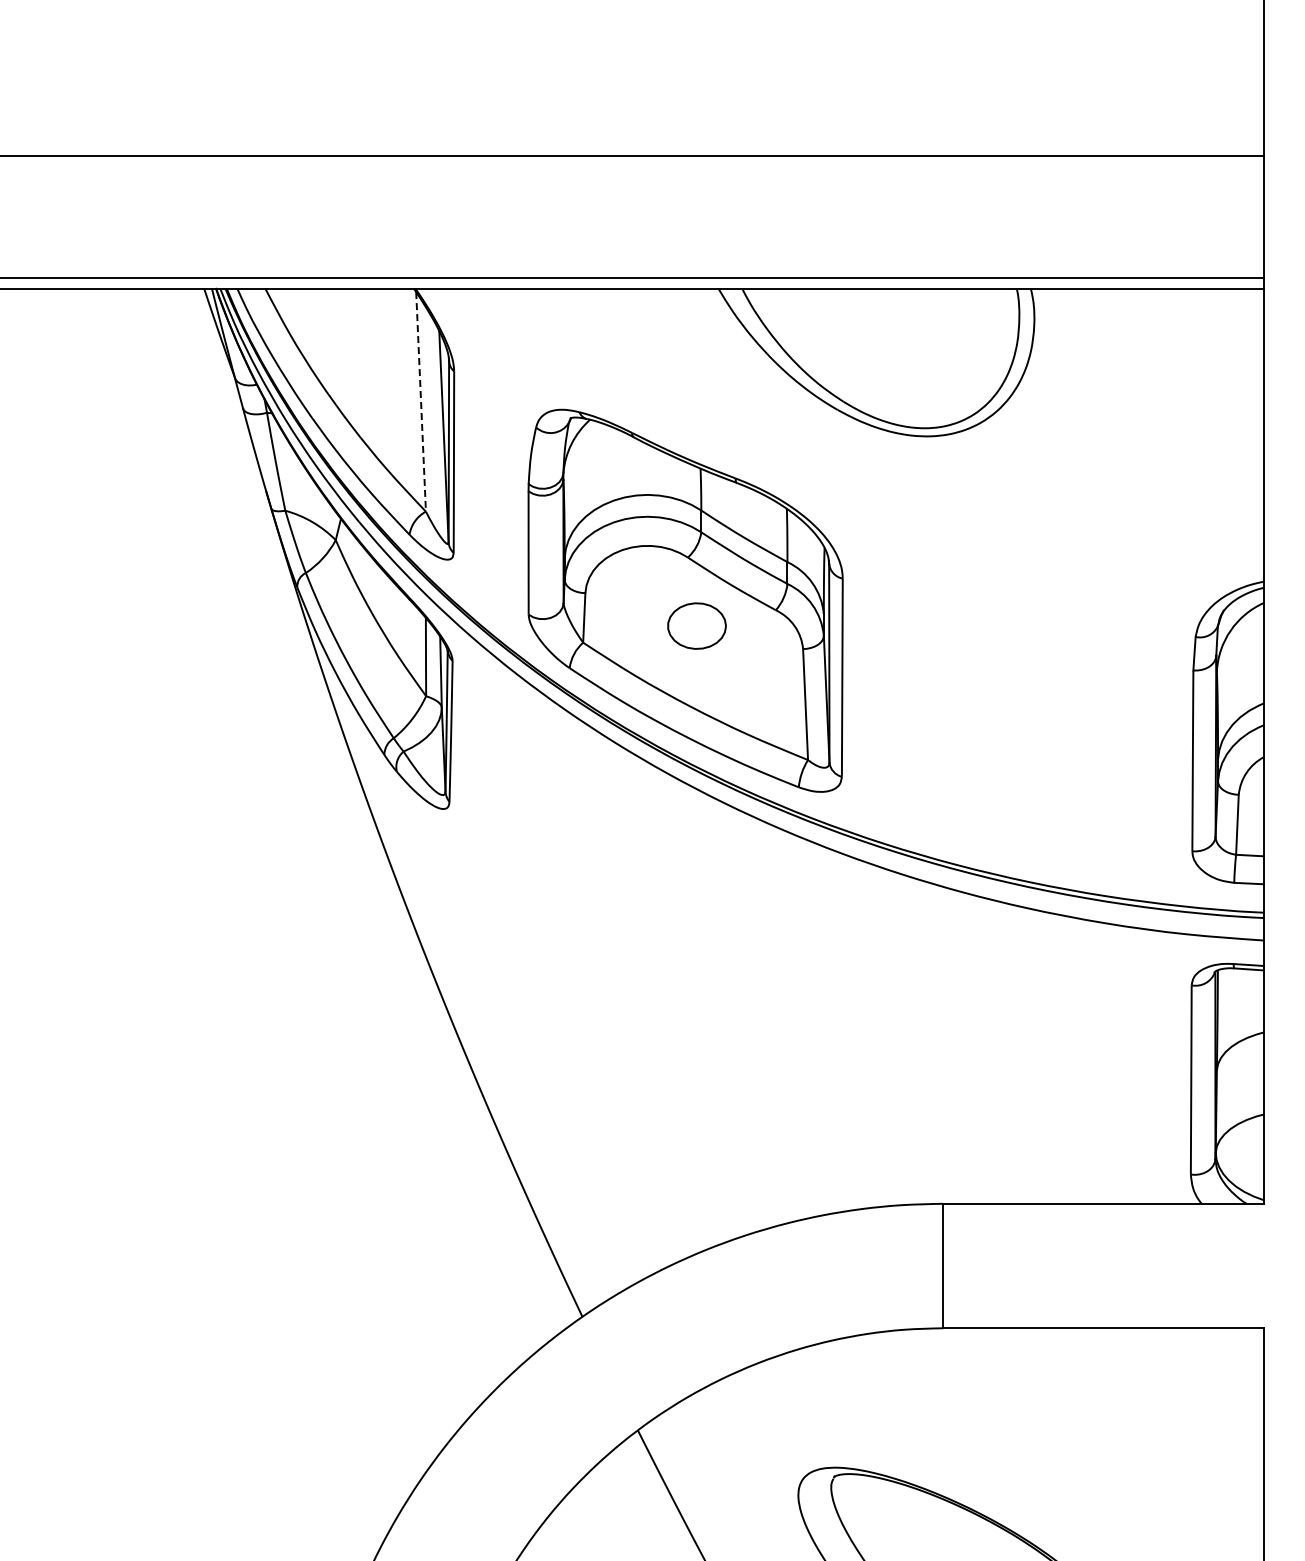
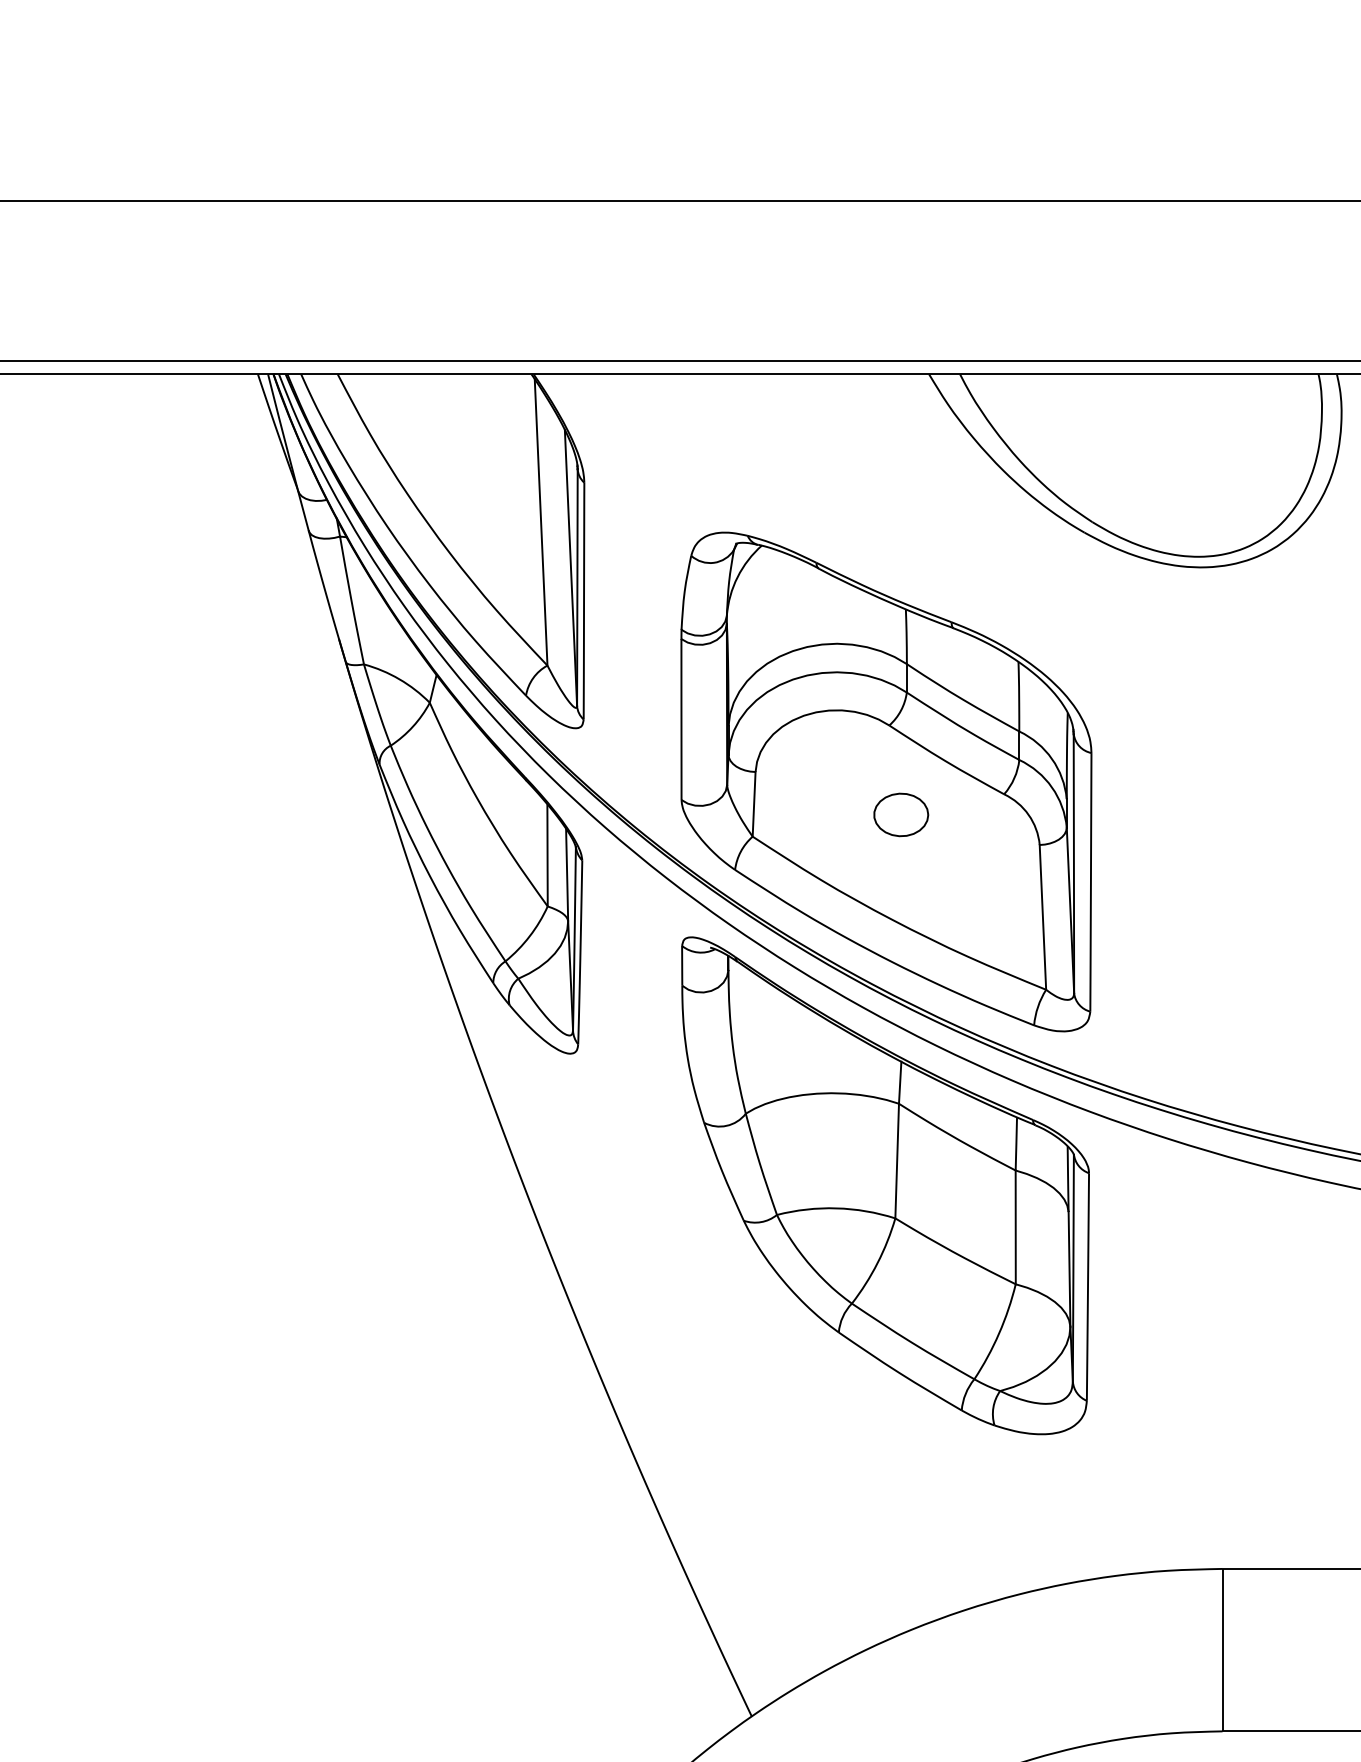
line: (421, 401) -> (541, 521), dashed -> solid
part: (696, 625) -> (900, 814), size x0.71
part: (684, 910) -> (884, 1186), added

